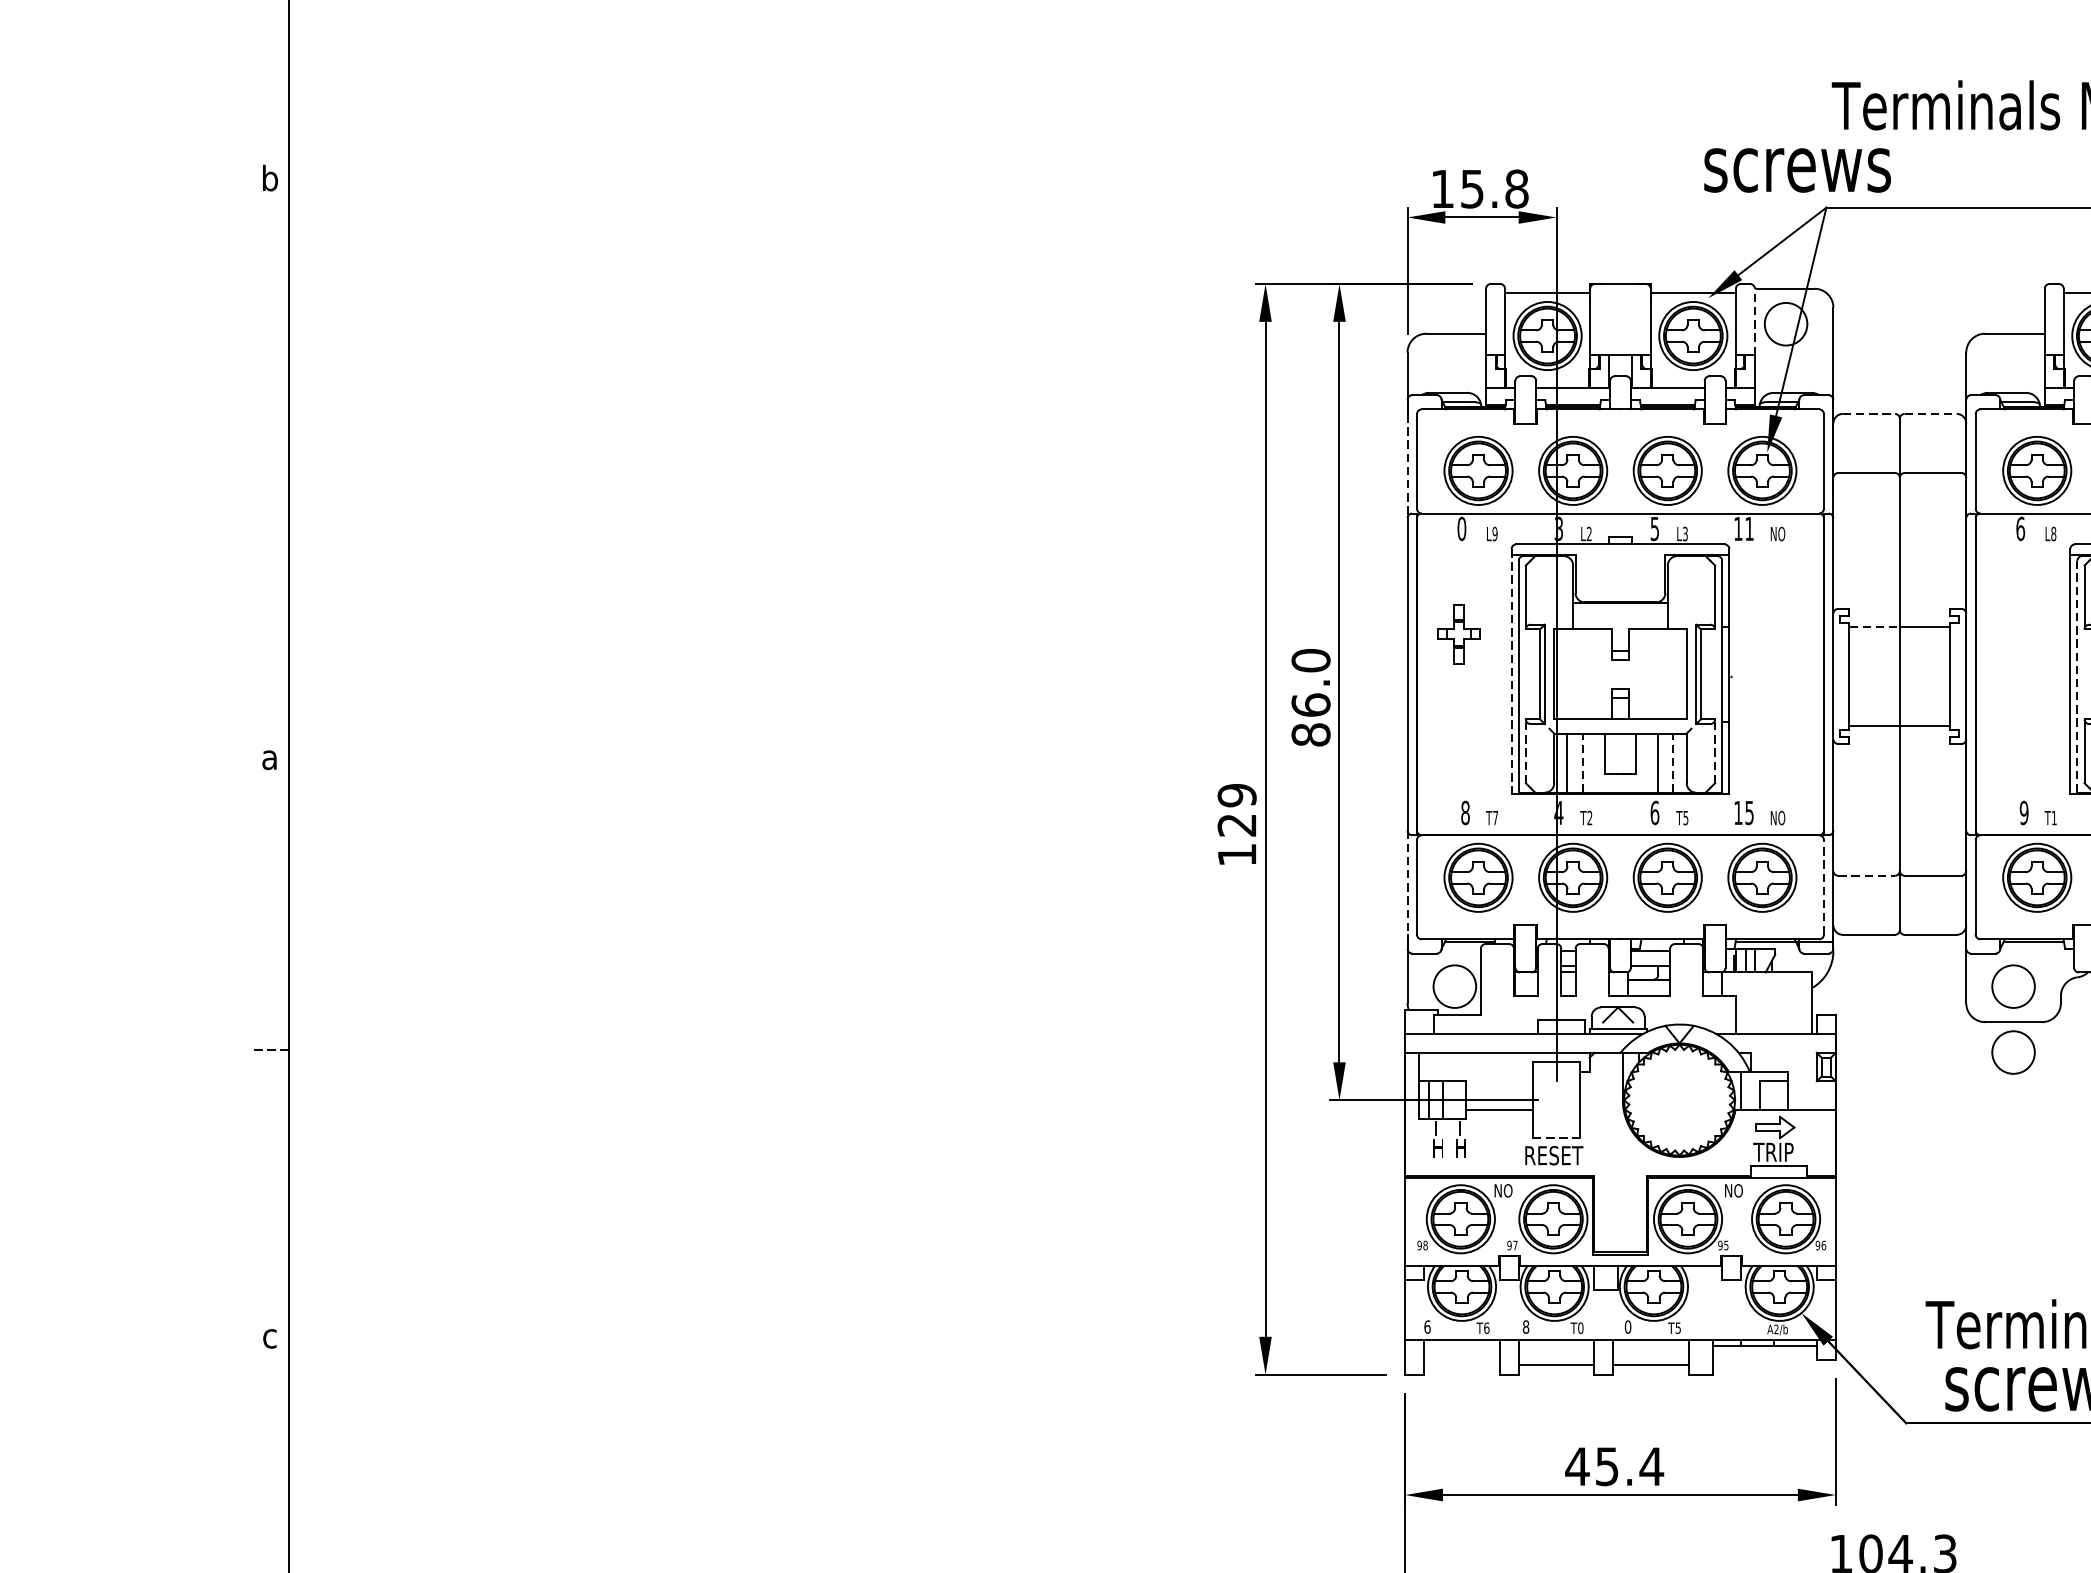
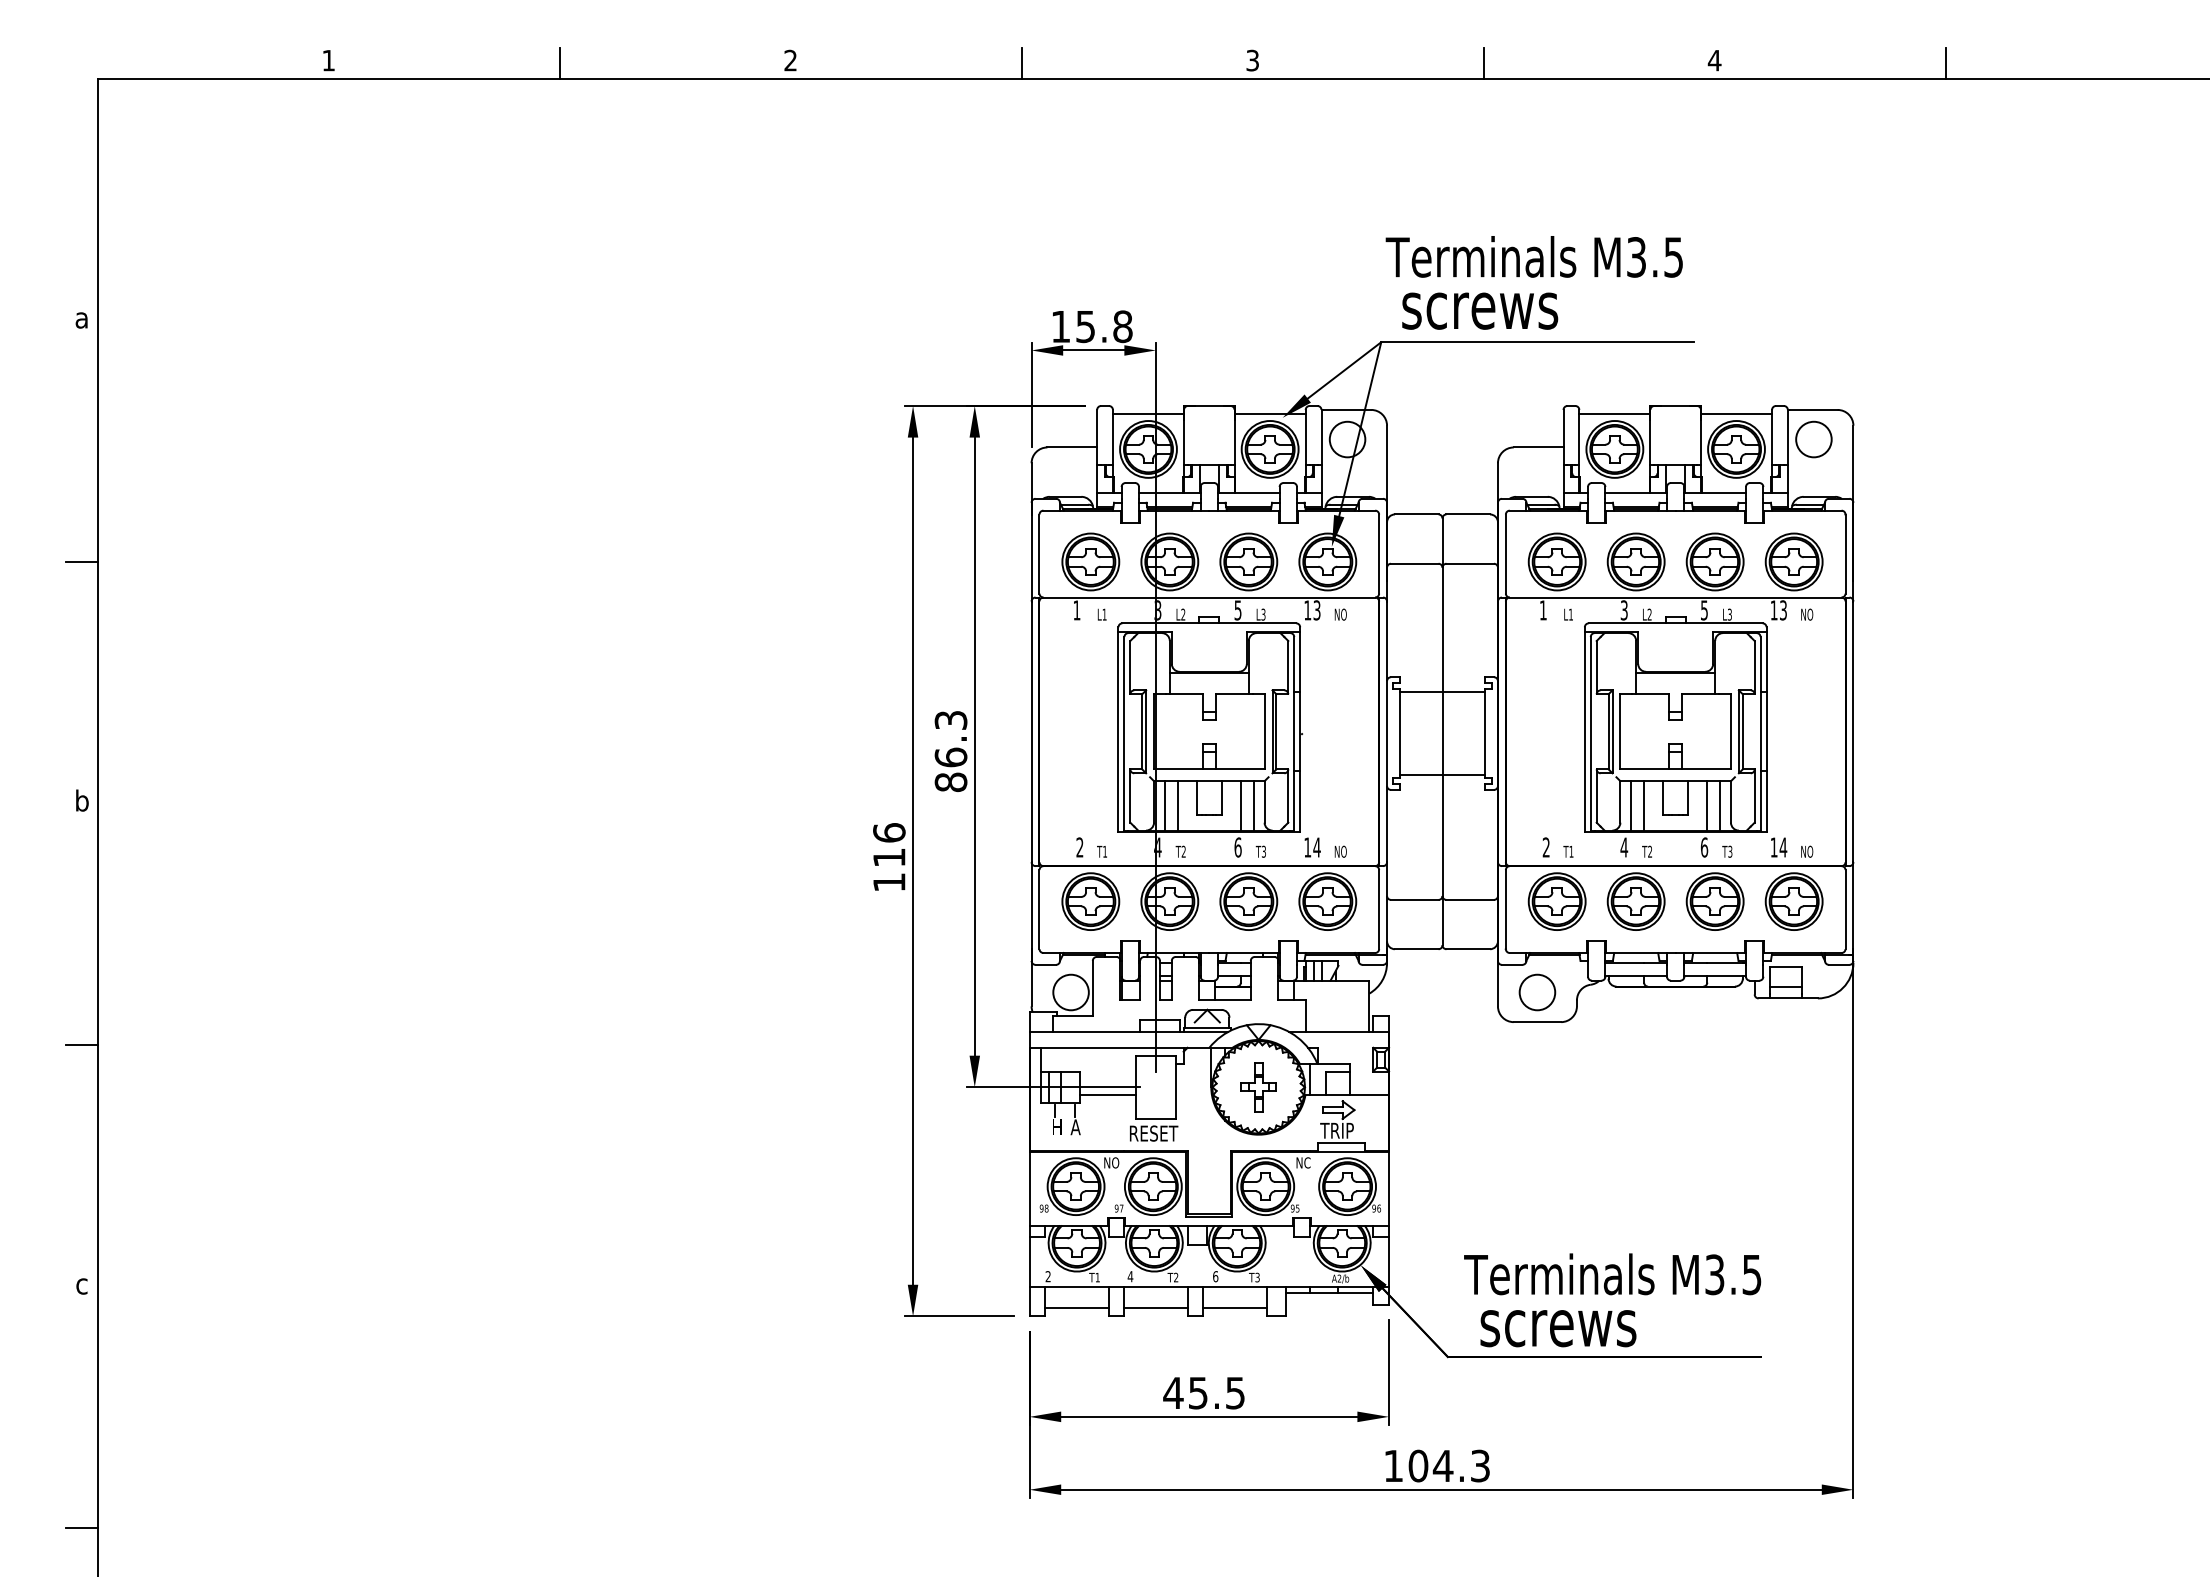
text: (1797, 169) -> (1480, 310), moved
text: (269, 177) -> (81, 317), b -> a
line: (1754, 321) -> (1321, 437), dashed -> solid
line: (1868, 414) -> (1416, 514), dashed -> solid
line: (1930, 414) -> (1468, 514), dashed -> solid
line: (1407, 466) -> (1031, 558), dashed -> solid
line: (269, 471) -> (81, 562), added
text: (1461, 529) -> (1076, 610), 0 -> 1
text: (1748, 529) -> (1316, 610), 11 -> 13
text: (2020, 529) -> (1543, 610), 6 -> 1
text: (1494, 533) -> (1104, 614), L9 -> L1
text: (2053, 533) -> (1570, 614), L8 -> L1
line: (1874, 627) -> (1421, 692), dashed -> solid
part: (1458, 634) -> (1258, 1087), moved
text: (1310, 660) -> (950, 720), 86.0 -> 86.3
line: (1511, 672) -> (1118, 730), dashed -> solid
line: (2077, 676) -> (1590, 733), dashed -> solid
line: (1526, 751) -> (1130, 796), dashed -> solid
line: (1715, 751) -> (1288, 796), dashed -> solid
text: (269, 756) -> (81, 800), a -> b
line: (1582, 762) -> (1177, 805), dashed -> solid
line: (1673, 762) -> (1253, 805), dashed -> solid
text: (1237, 810) -> (889, 845), 129 -> 116
text: (1464, 812) -> (1079, 847), 8 -> 2
text: (1748, 812) -> (1316, 847), 15 -> 14
text: (2023, 812) -> (1545, 847), 9 -> 2
text: (1685, 816) -> (1263, 850), T5 -> T3
text: (1496, 817) -> (1105, 851), T7 -> T1
line: (1866, 875) -> (1414, 899), dashed -> solid
line: (1407, 883) -> (1031, 906), dashed -> solid
line: (1824, 887) -> (1379, 909), dashed -> solid
line: (270, 1050) -> (82, 1045), dashed -> solid
circle: (2013, 1052) -> (1537, 1047), removed
line: (1557, 1137) -> (1156, 1118), dashed -> solid
text: (1460, 1148) -> (1075, 1127), H -> A
text: (1741, 1190) -> (1310, 1162), NO -> NC
text: (1426, 1326) -> (1047, 1276), 6 -> 2
text: (1524, 1326) -> (1129, 1276), 8 -> 4
text: (1627, 1326) -> (1215, 1276), 0 -> 6
text: (1678, 1326) -> (1257, 1276), T5 -> T3
text: (1486, 1328) -> (1097, 1277), T6 -> T1
text: (1581, 1328) -> (1176, 1277), T0 -> T2
line: (1461, 1365) -> (1076, 1308), added
text: (1651, 1467) -> (1235, 1393), 45.4 -> 45.5

